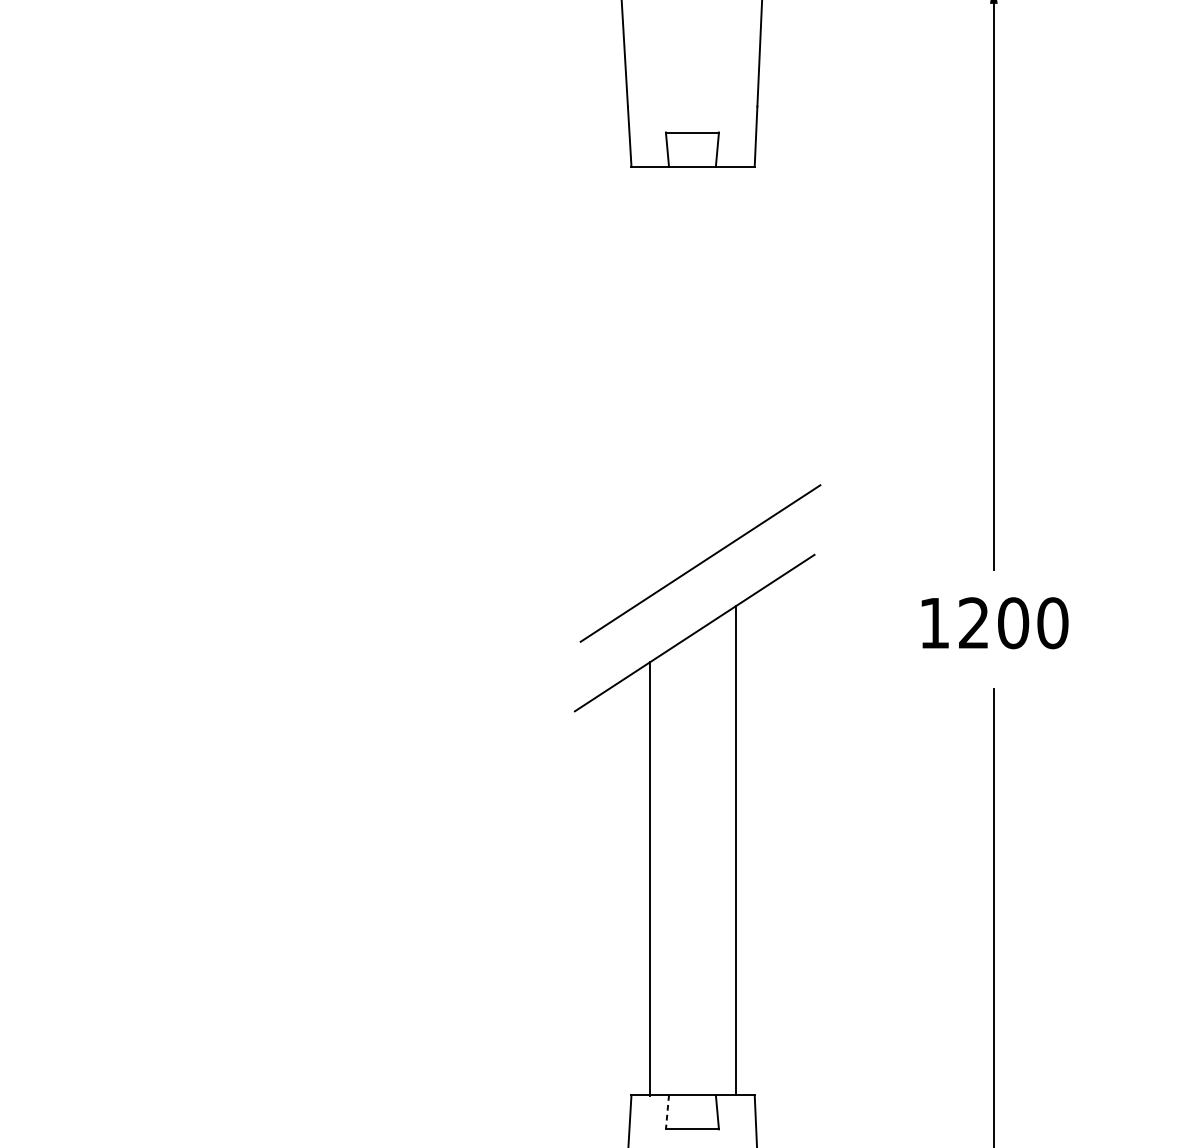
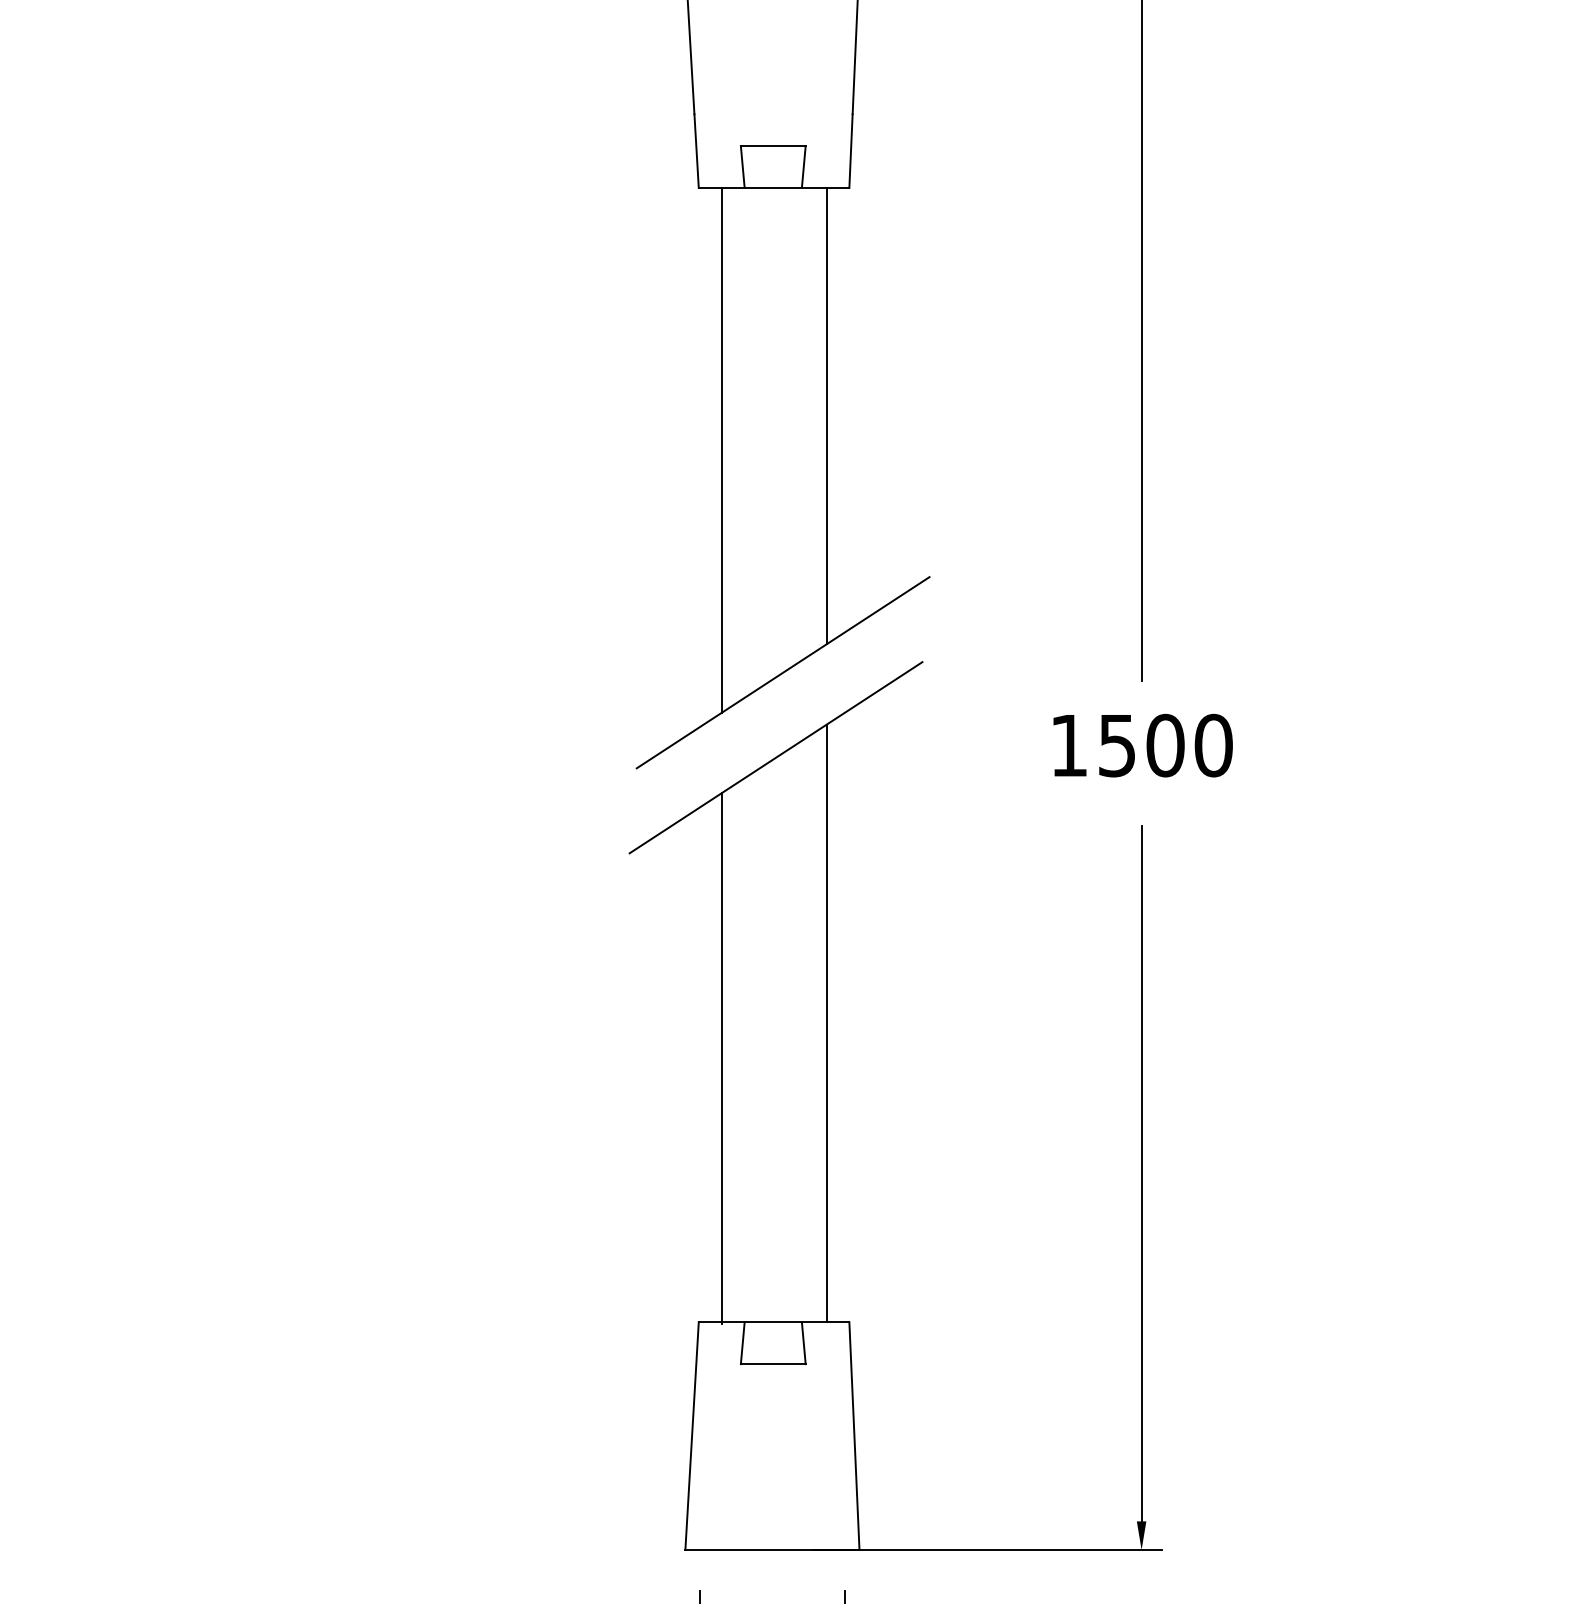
line: (735, 353) -> (826, 415), added
line: (650, 380) -> (721, 449), added
text: (973, 623) -> (1116, 745), 1200 -> 1500
line: (667, 1112) -> (742, 1343), dashed -> solid

